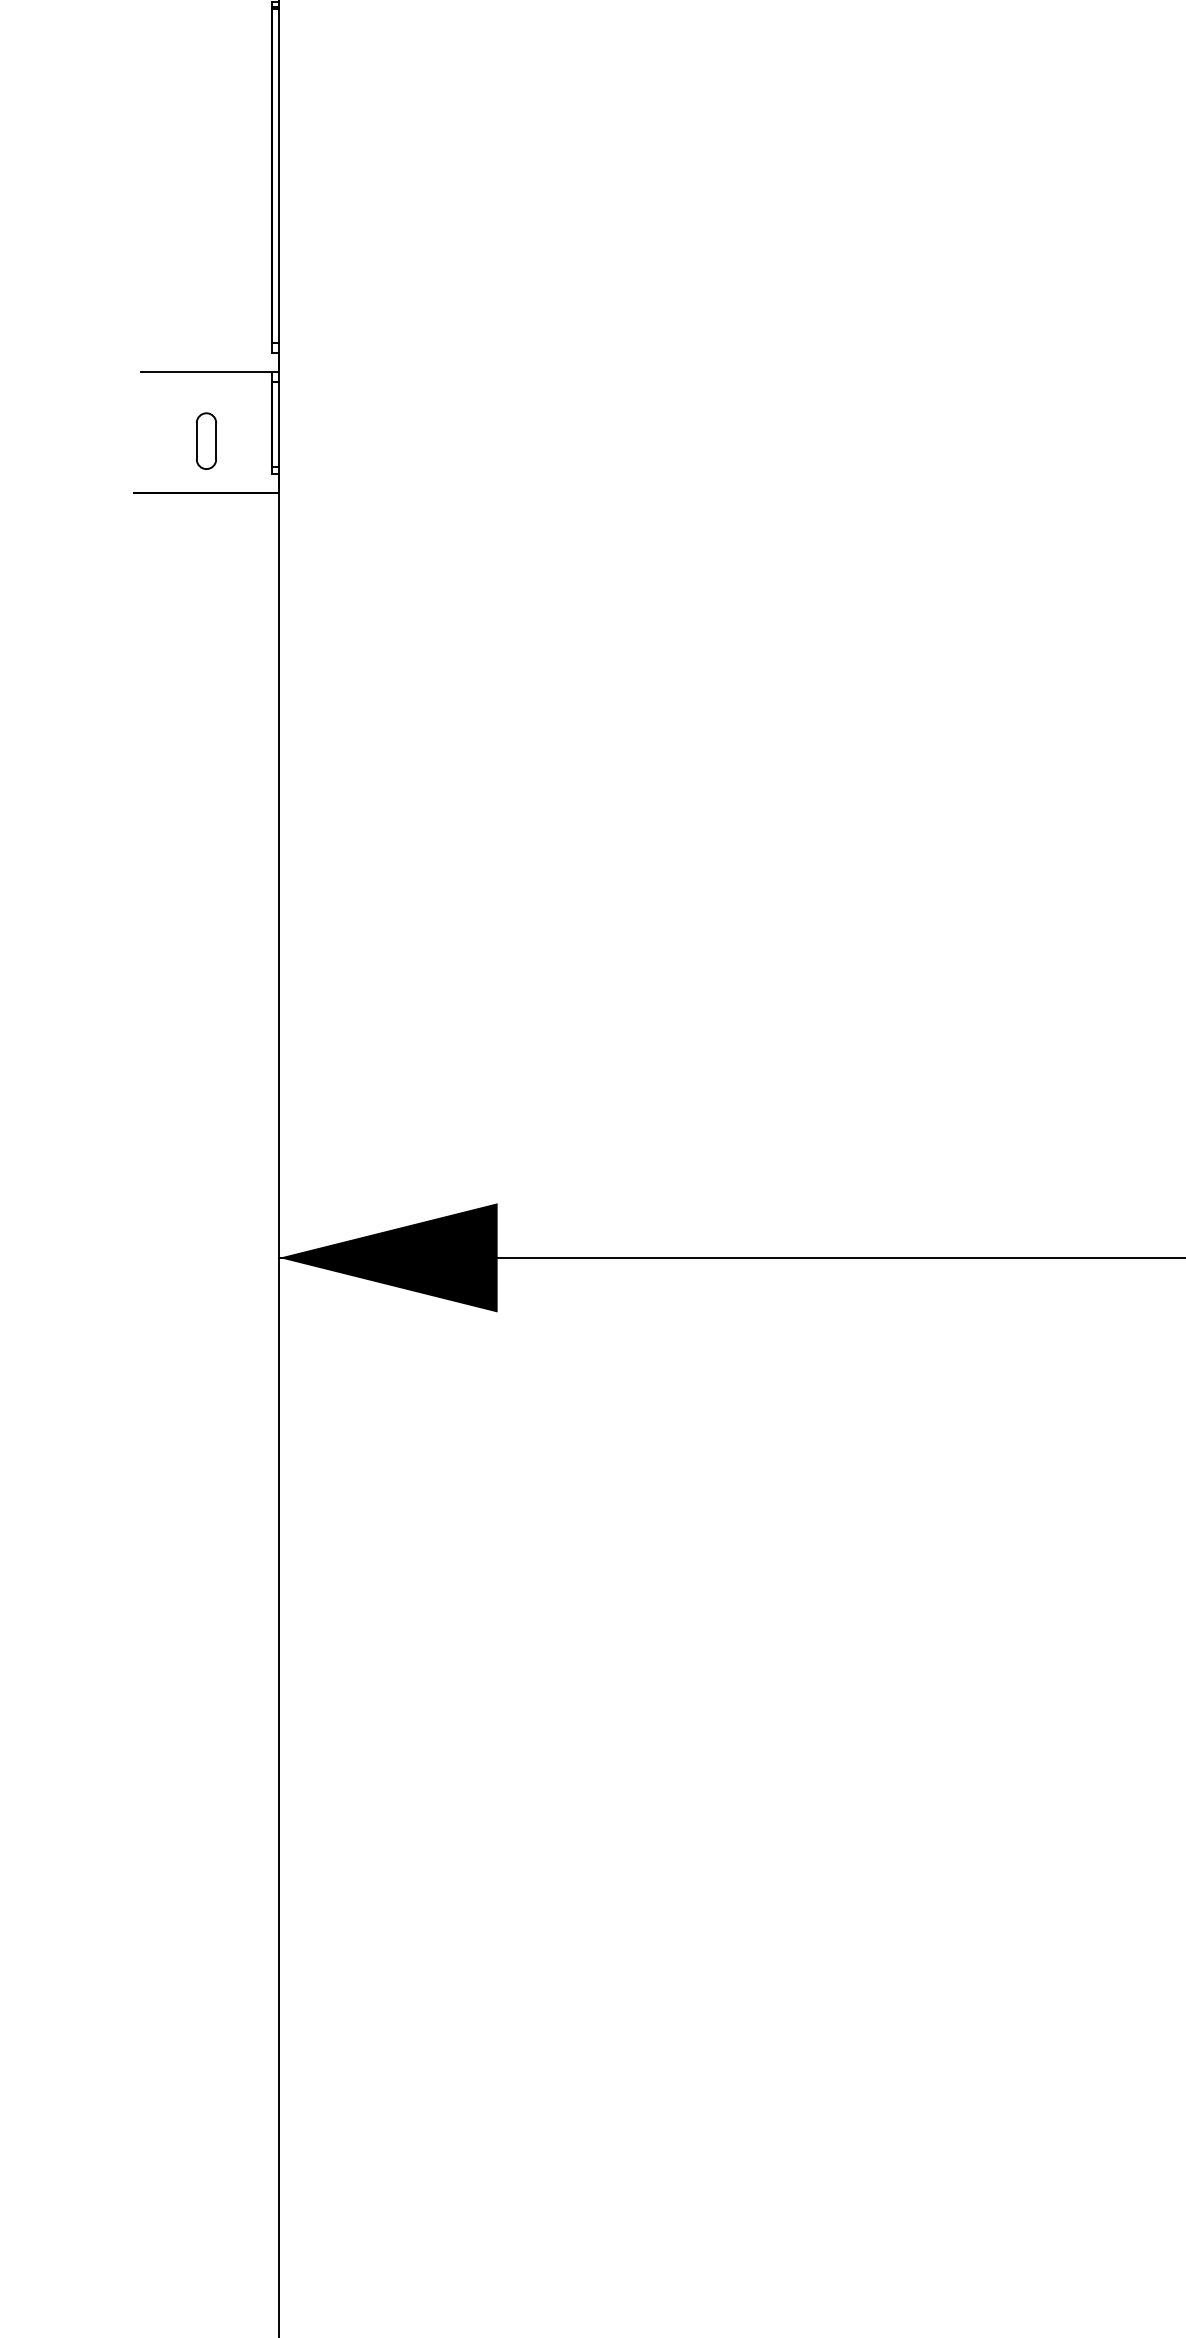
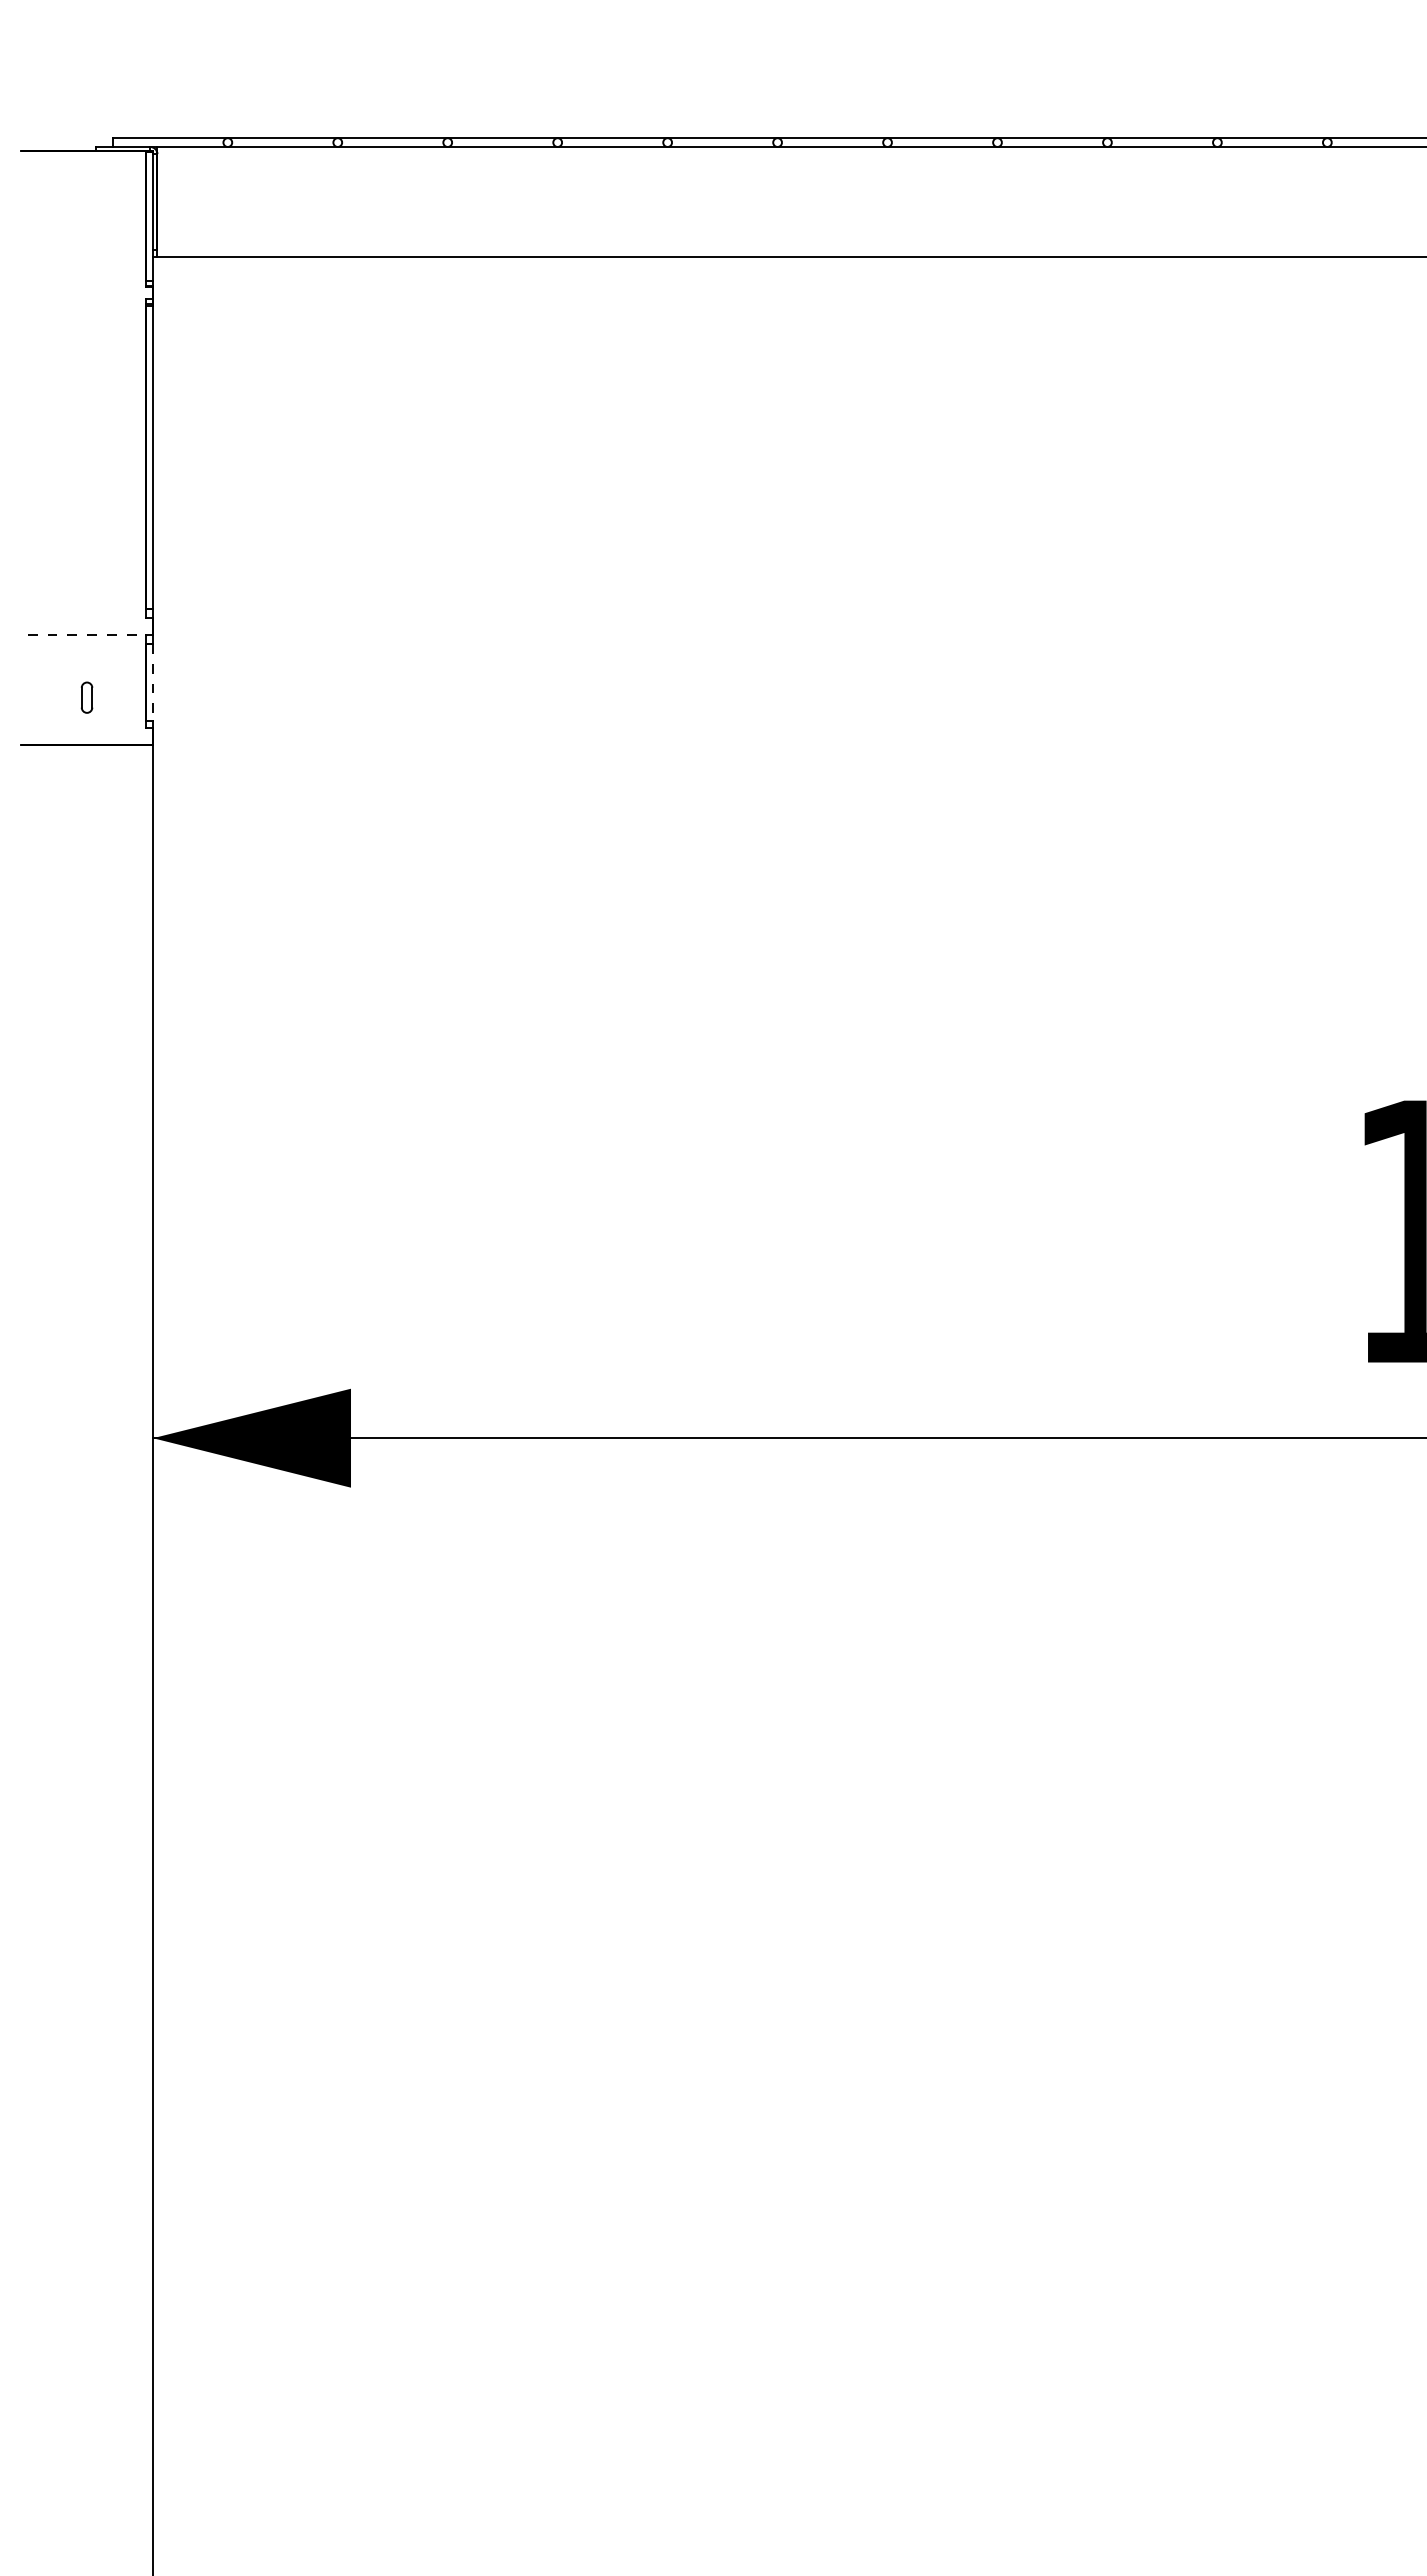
line: (206, 372) -> (87, 635), solid -> dashed
line: (279, 424) -> (153, 682), solid -> dashed
part: (205, 440) -> (86, 697), size x0.6

